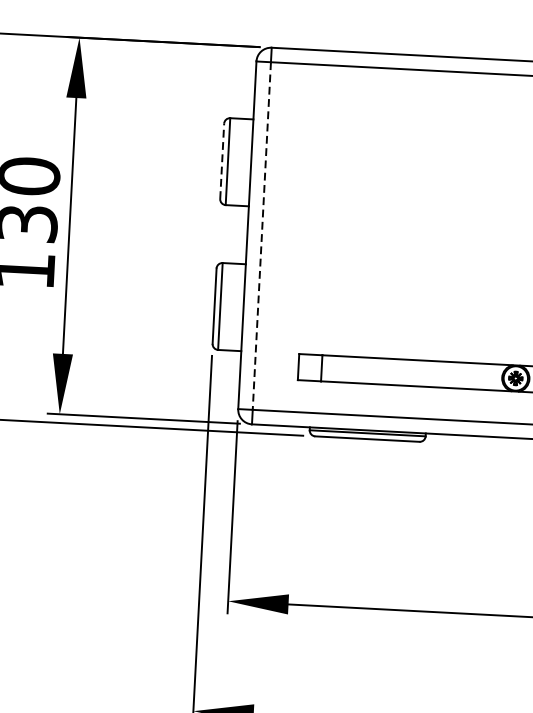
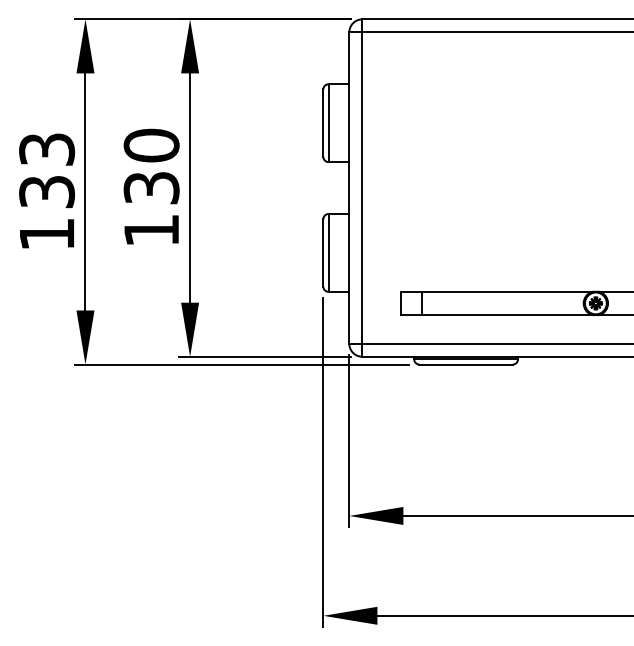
line: (222, 161) -> (323, 123), dashed -> solid
line: (262, 236) -> (362, 188), dashed -> solid

